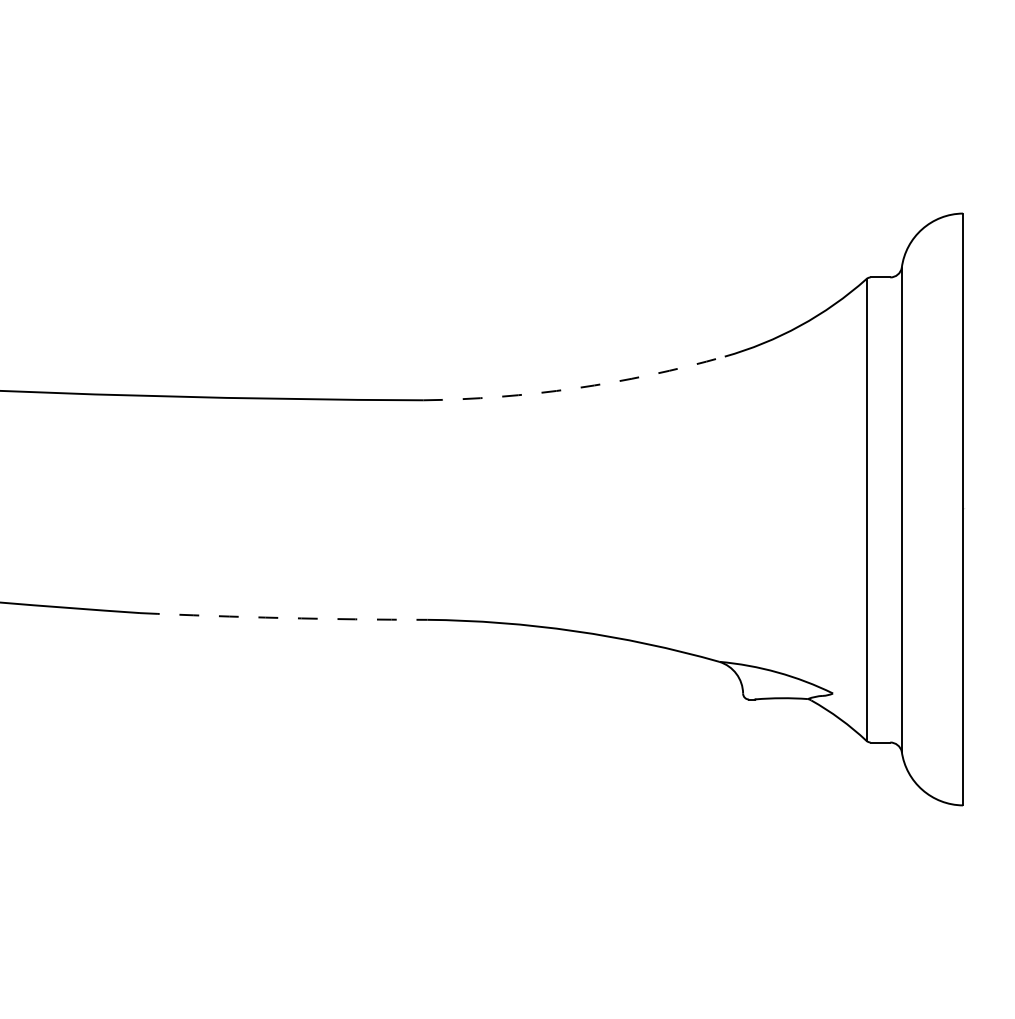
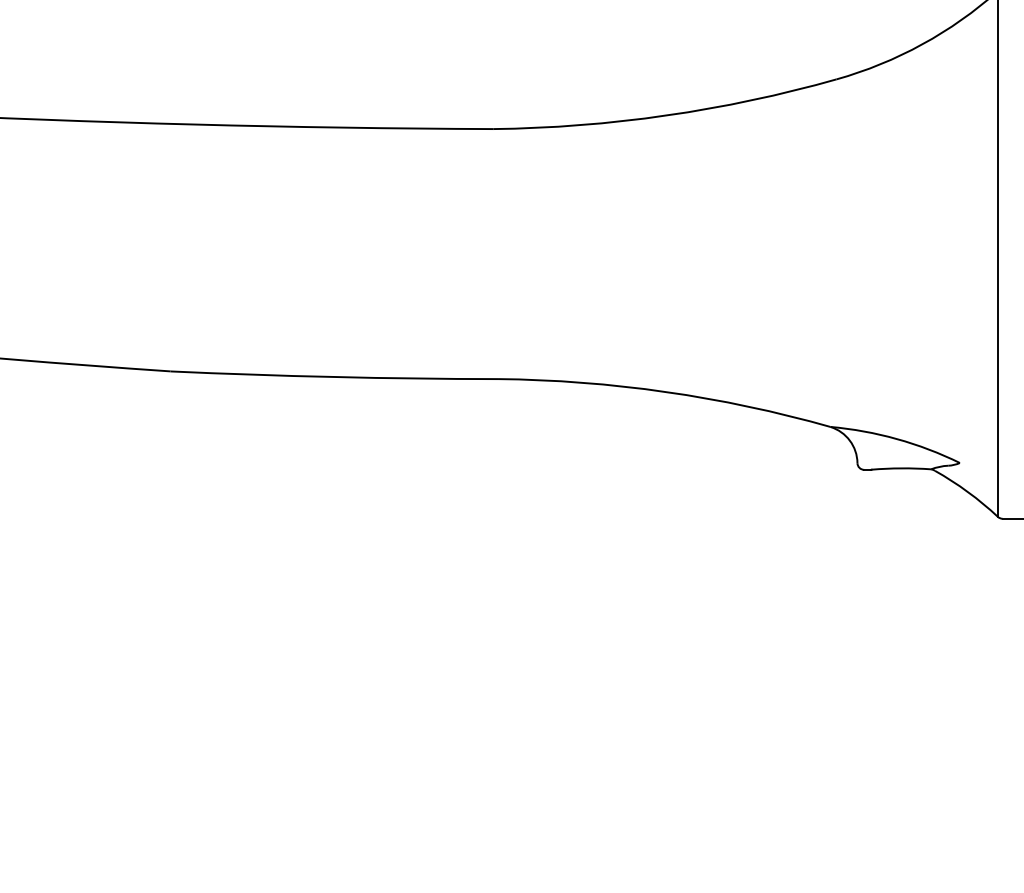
arc: (575, 388) -> (666, 115), dashed -> solid
arc: (283, 618) -> (334, 377), dashed -> solid

